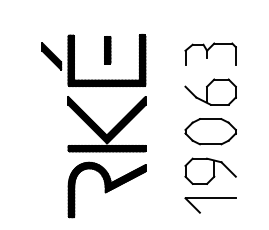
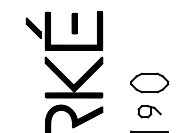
part: (210, 53) -> (149, 25), removed
part: (210, 91) -> (149, 53), removed
part: (210, 170) -> (149, 111), size x0.6

